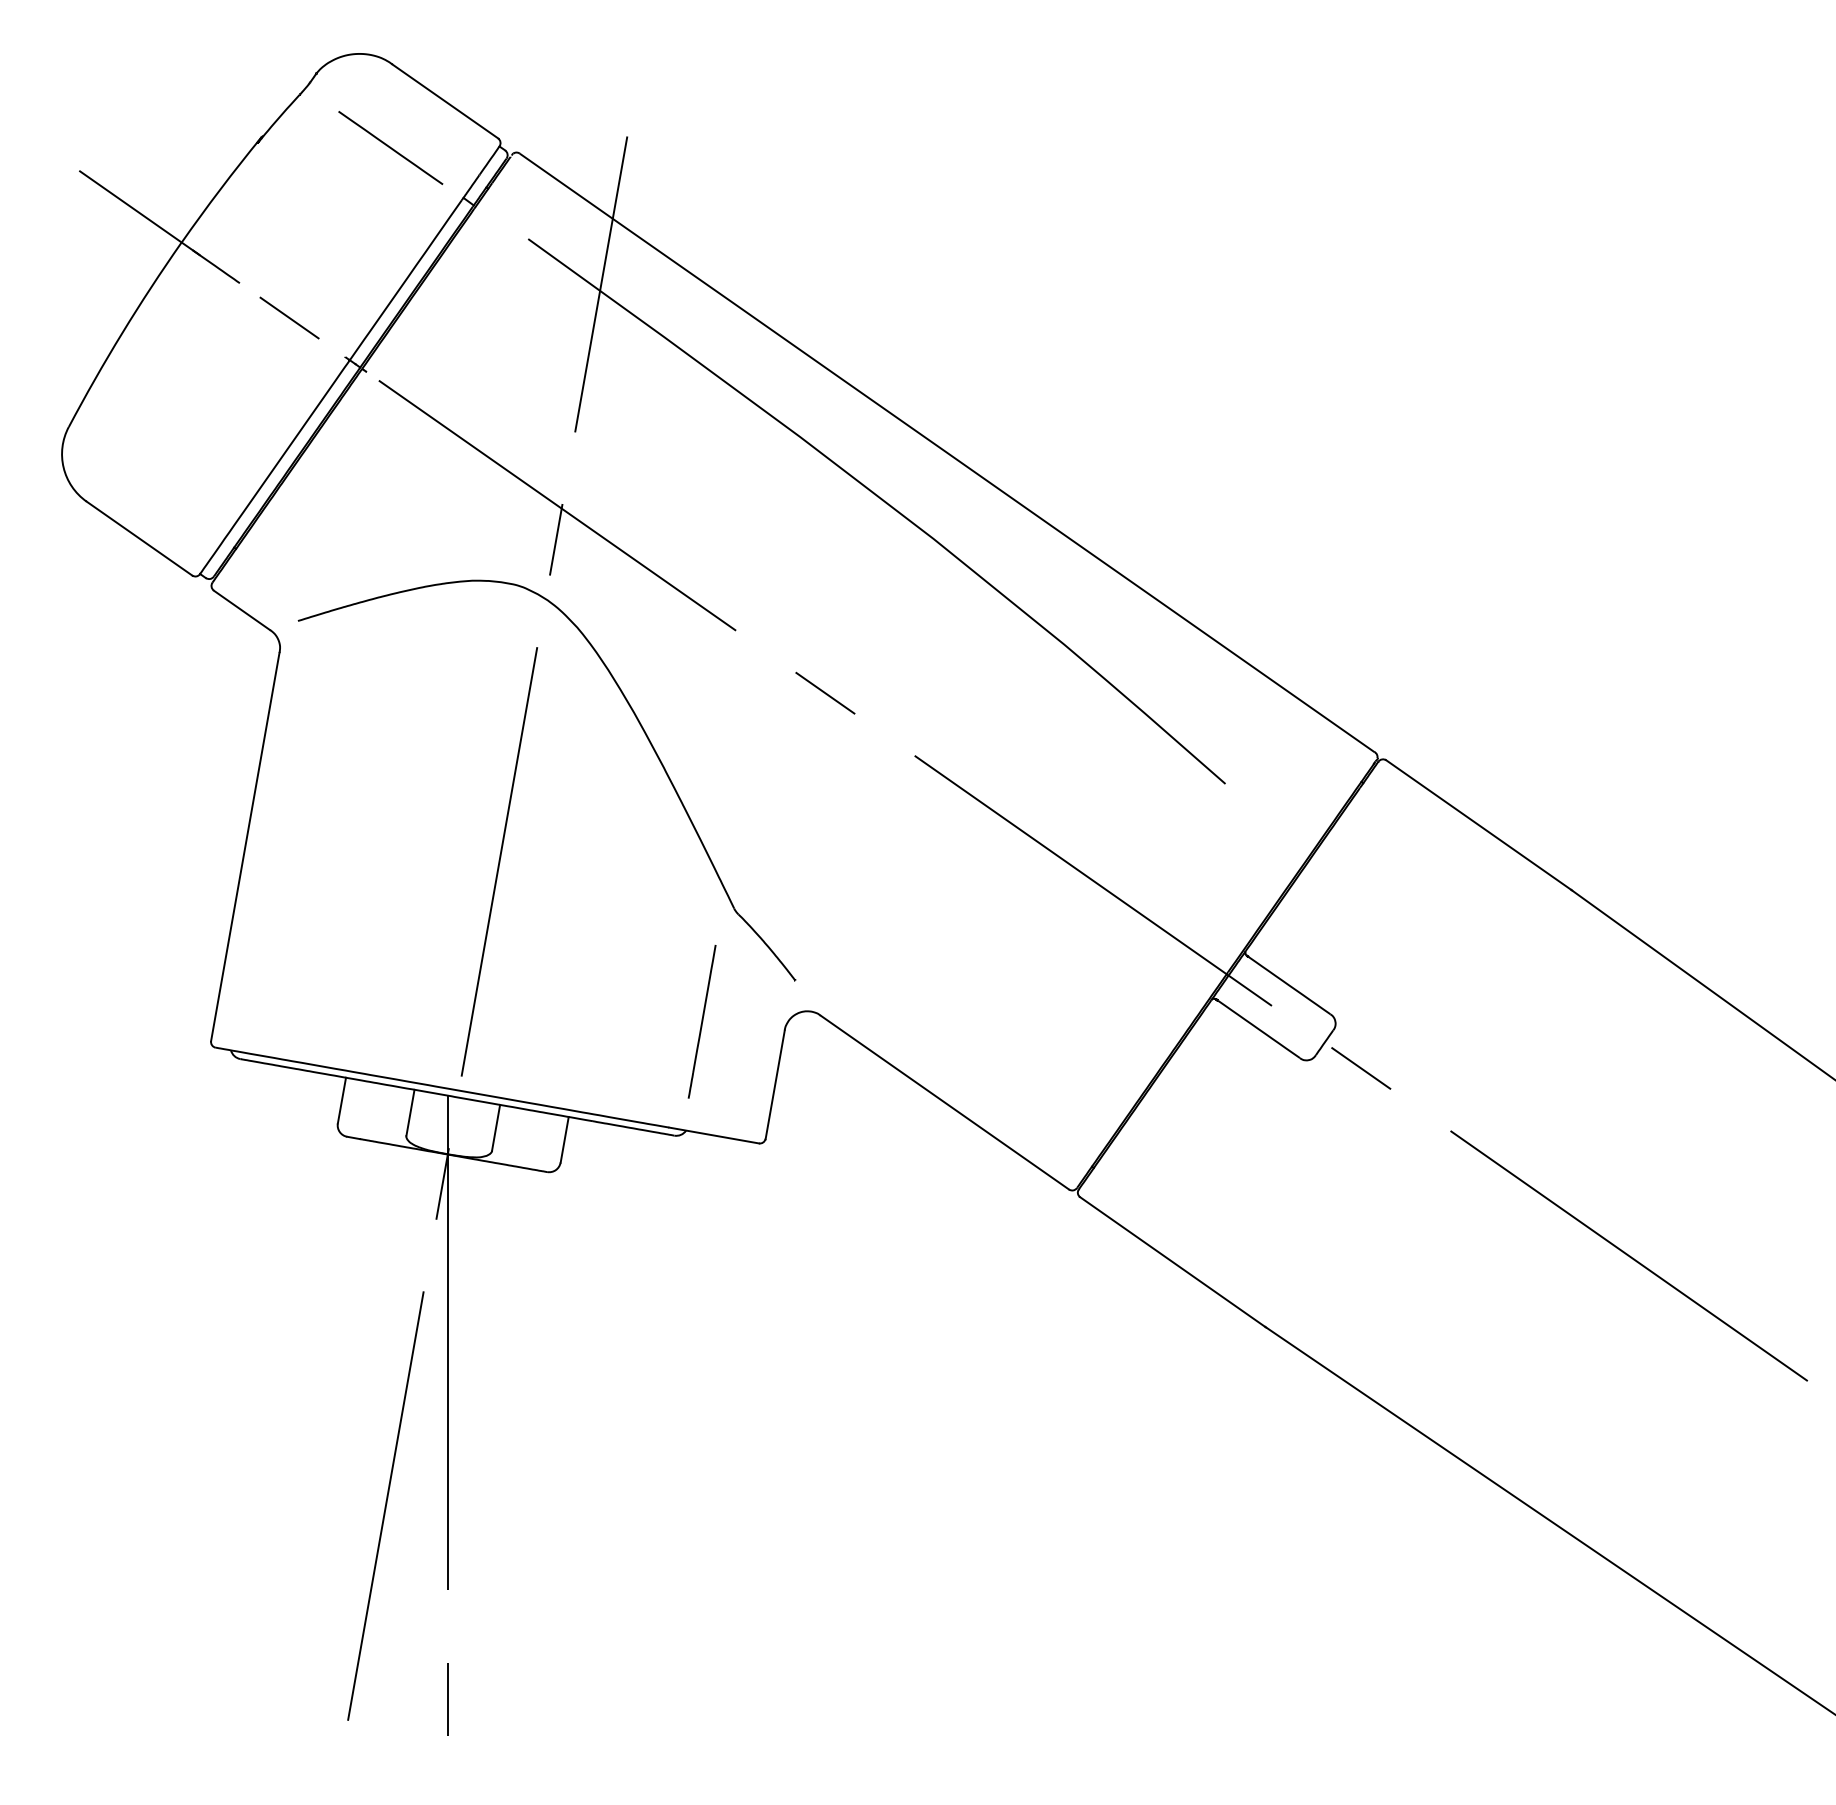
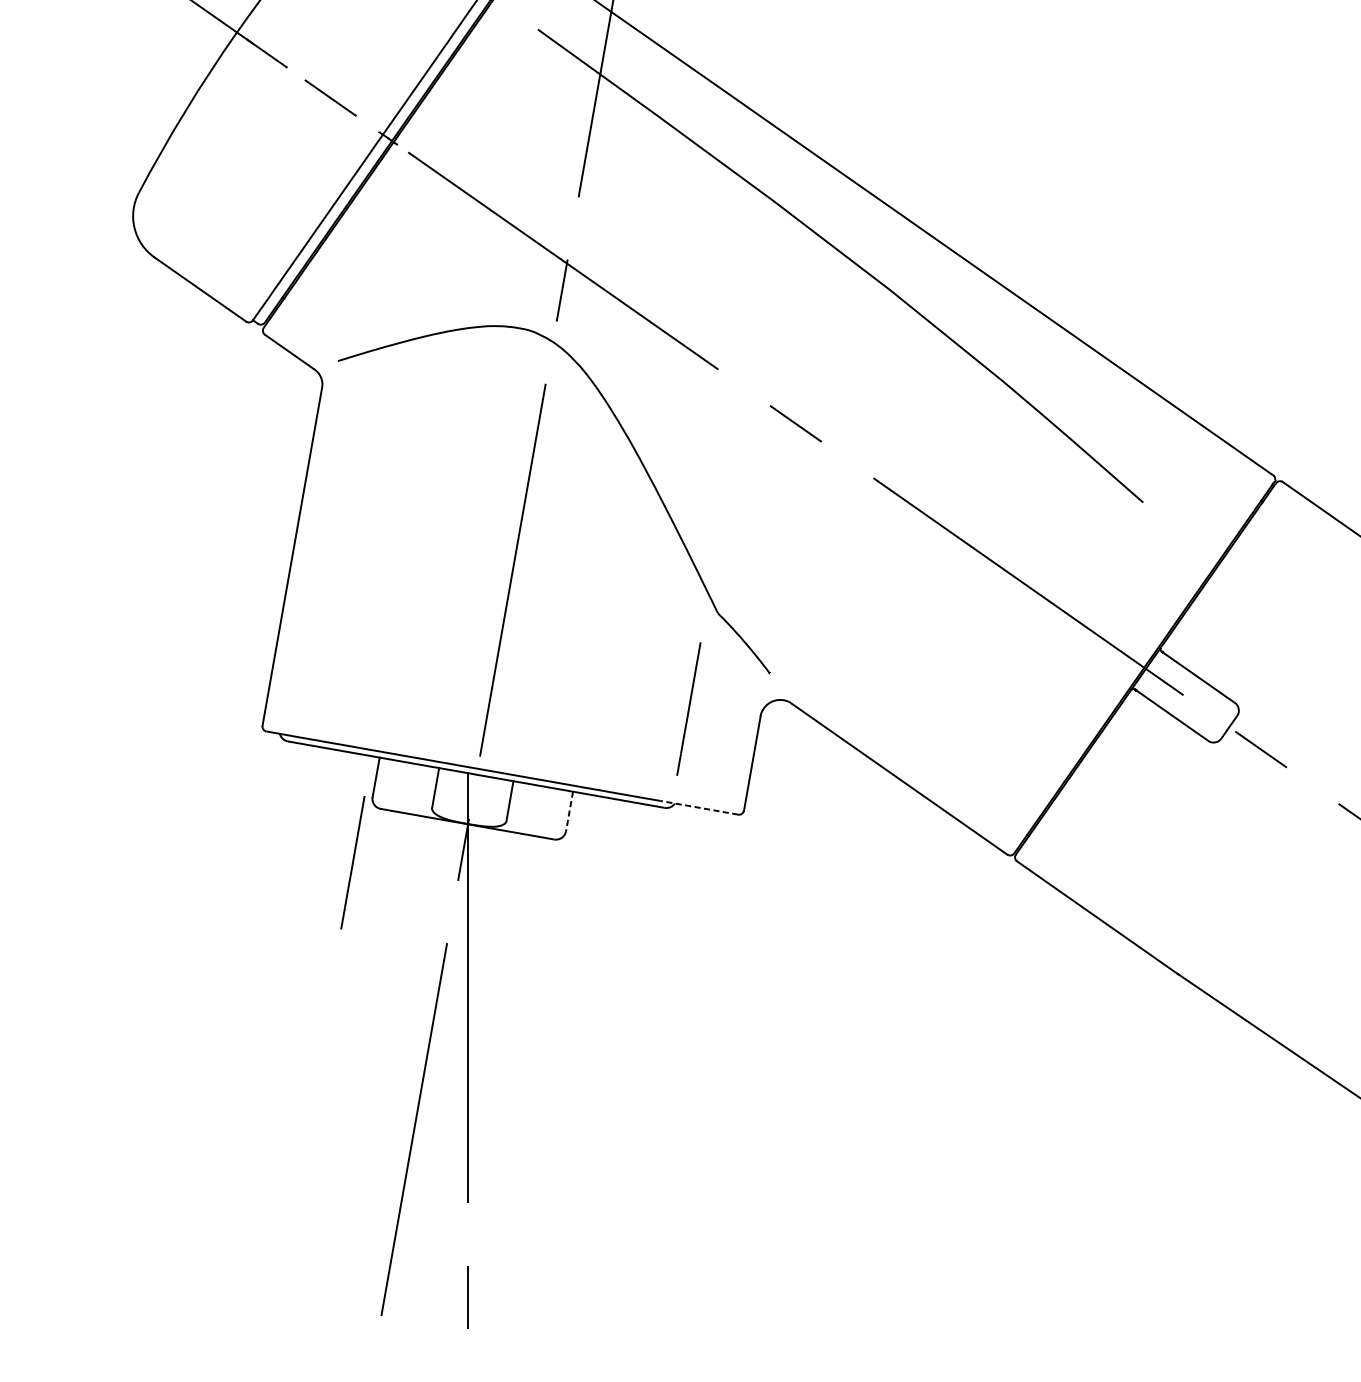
line: (714, 1135) -> (699, 807), solid -> dashed
line: (564, 1140) -> (569, 812), solid -> dashed
line: (314, 1198) -> (352, 862), added

